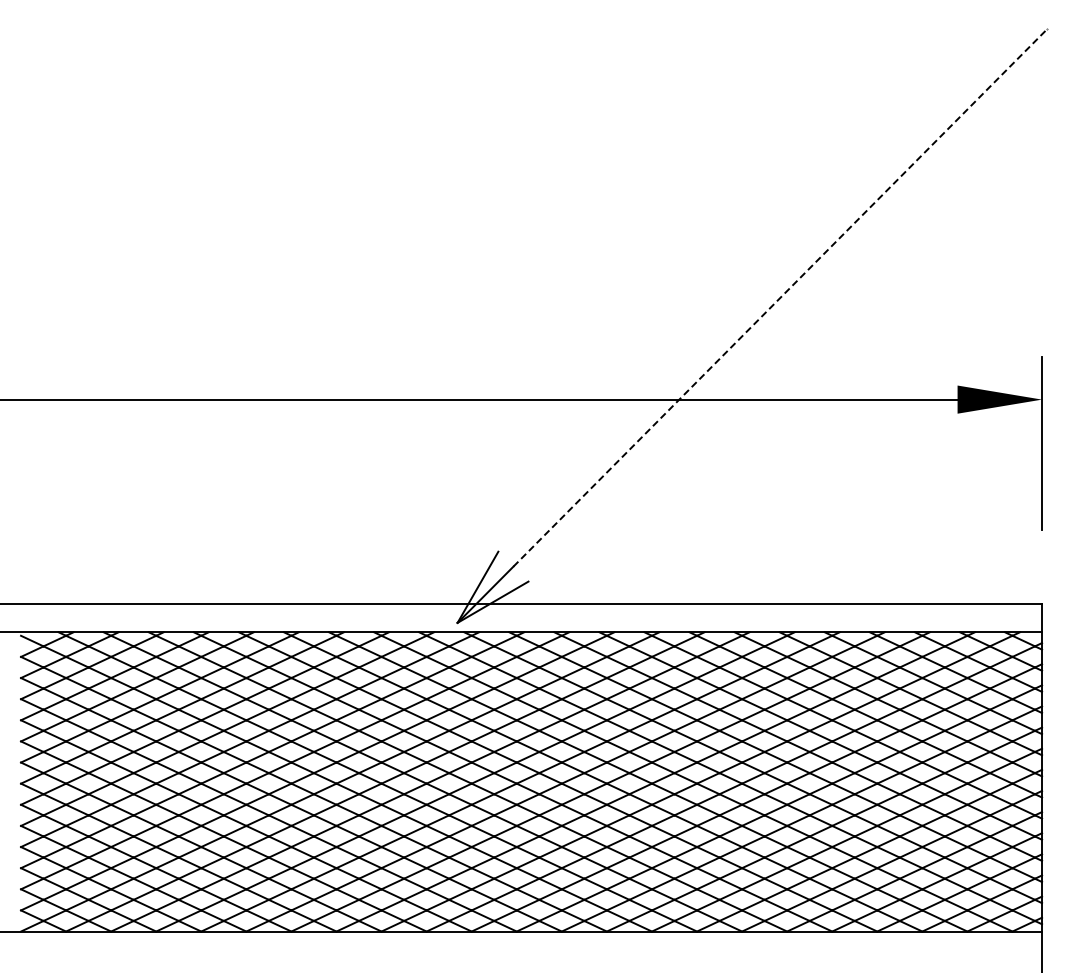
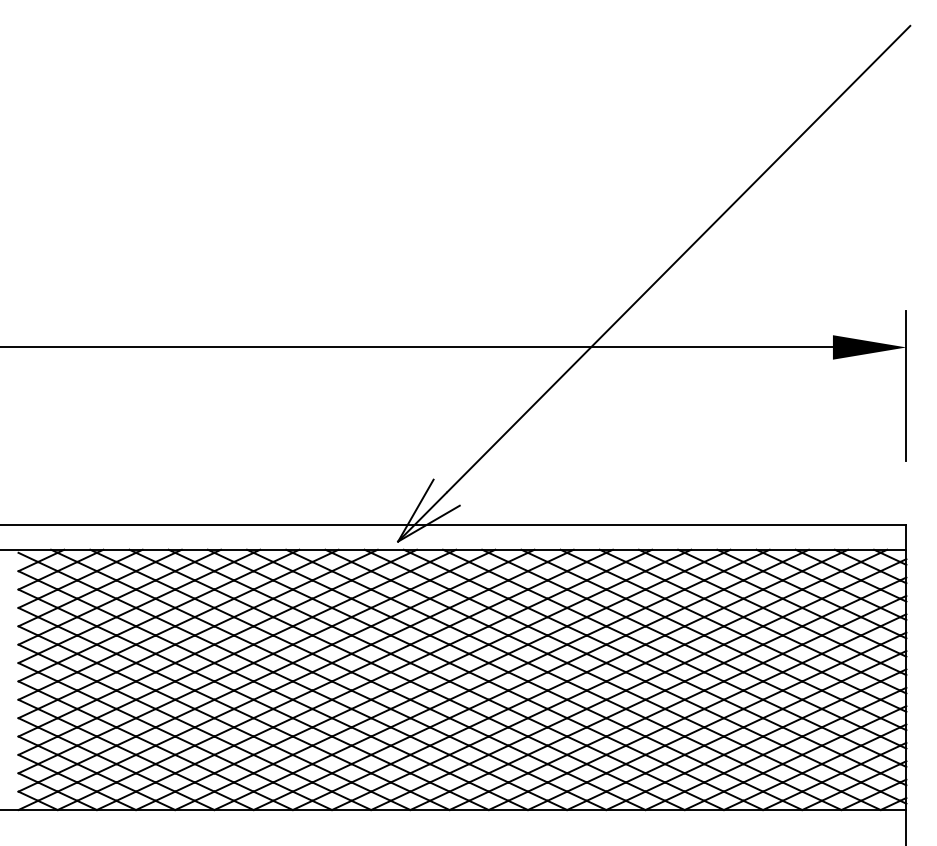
line: (781, 297) -> (679, 258), dashed -> solid

